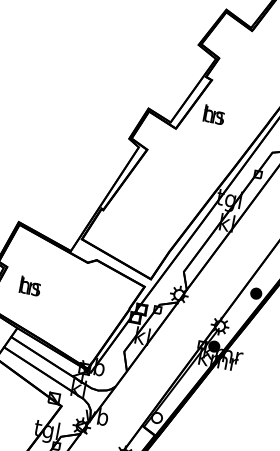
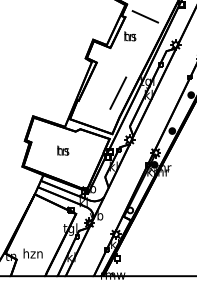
line: (247, 85) -> (145, 16), added
line: (175, 208) -> (118, 92), added
text: (30, 286) -> (63, 150), moved

